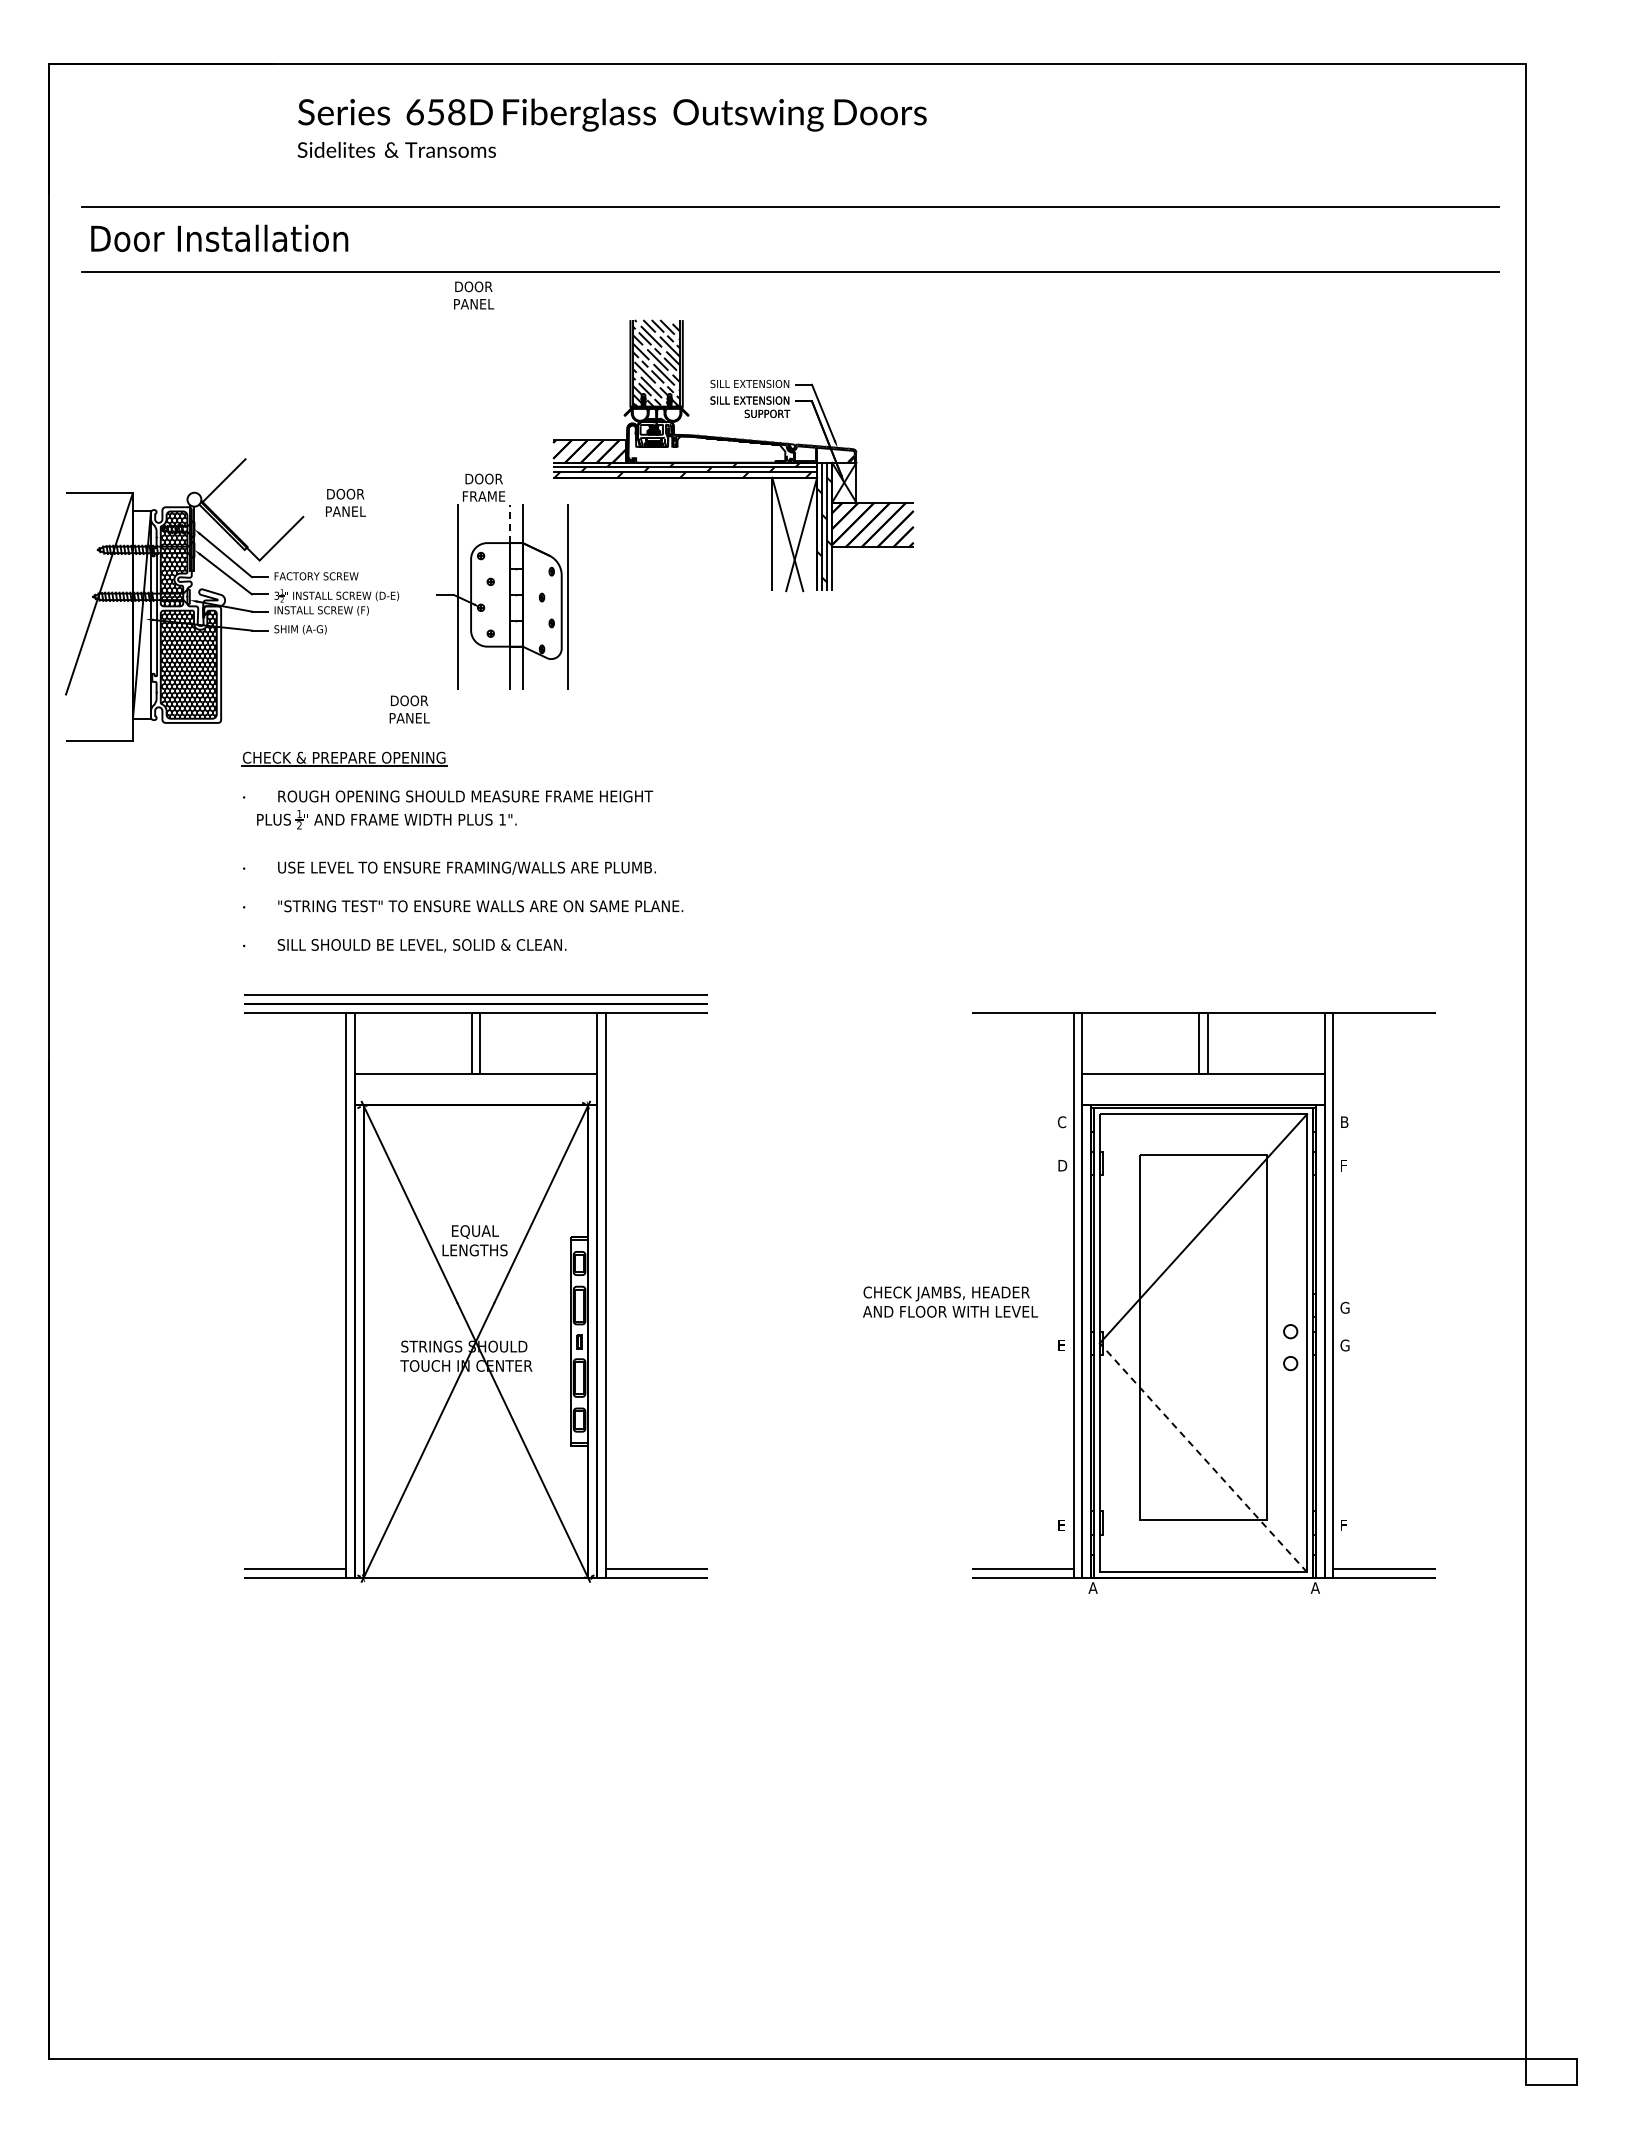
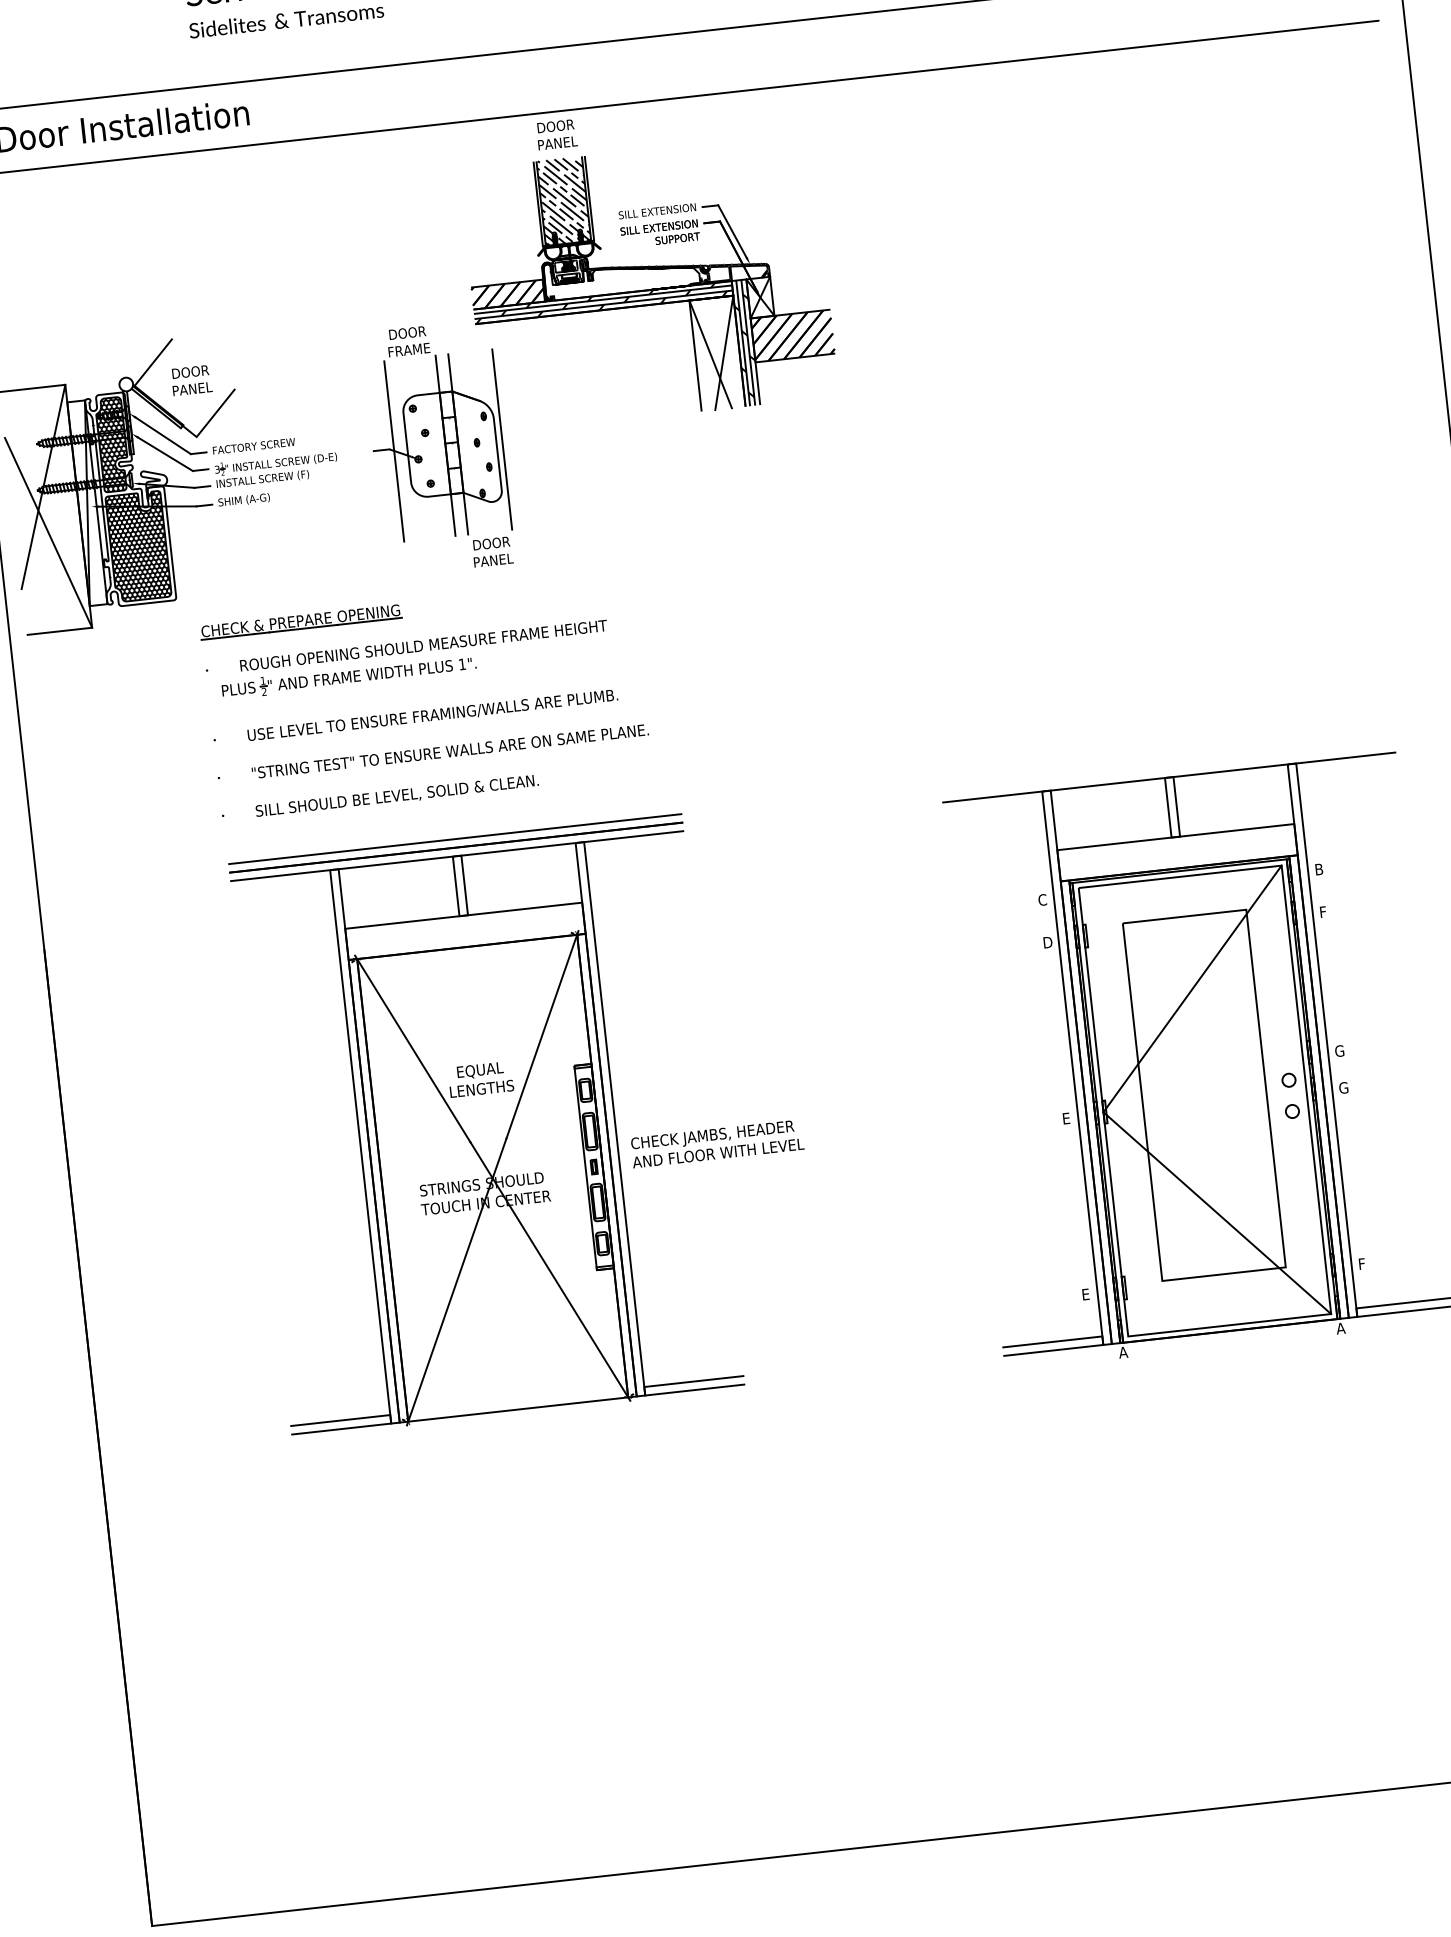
text: (474, 295) -> (557, 134), moved
text: (345, 502) -> (191, 380), moved
line: (509, 523) -> (437, 373), dashed -> solid
line: (99, 640) -> (48, 532), added
text: (409, 709) -> (492, 551), moved
text: (950, 1301) -> (717, 1143), moved
line: (1203, 1457) -> (1217, 1212), dashed -> solid

